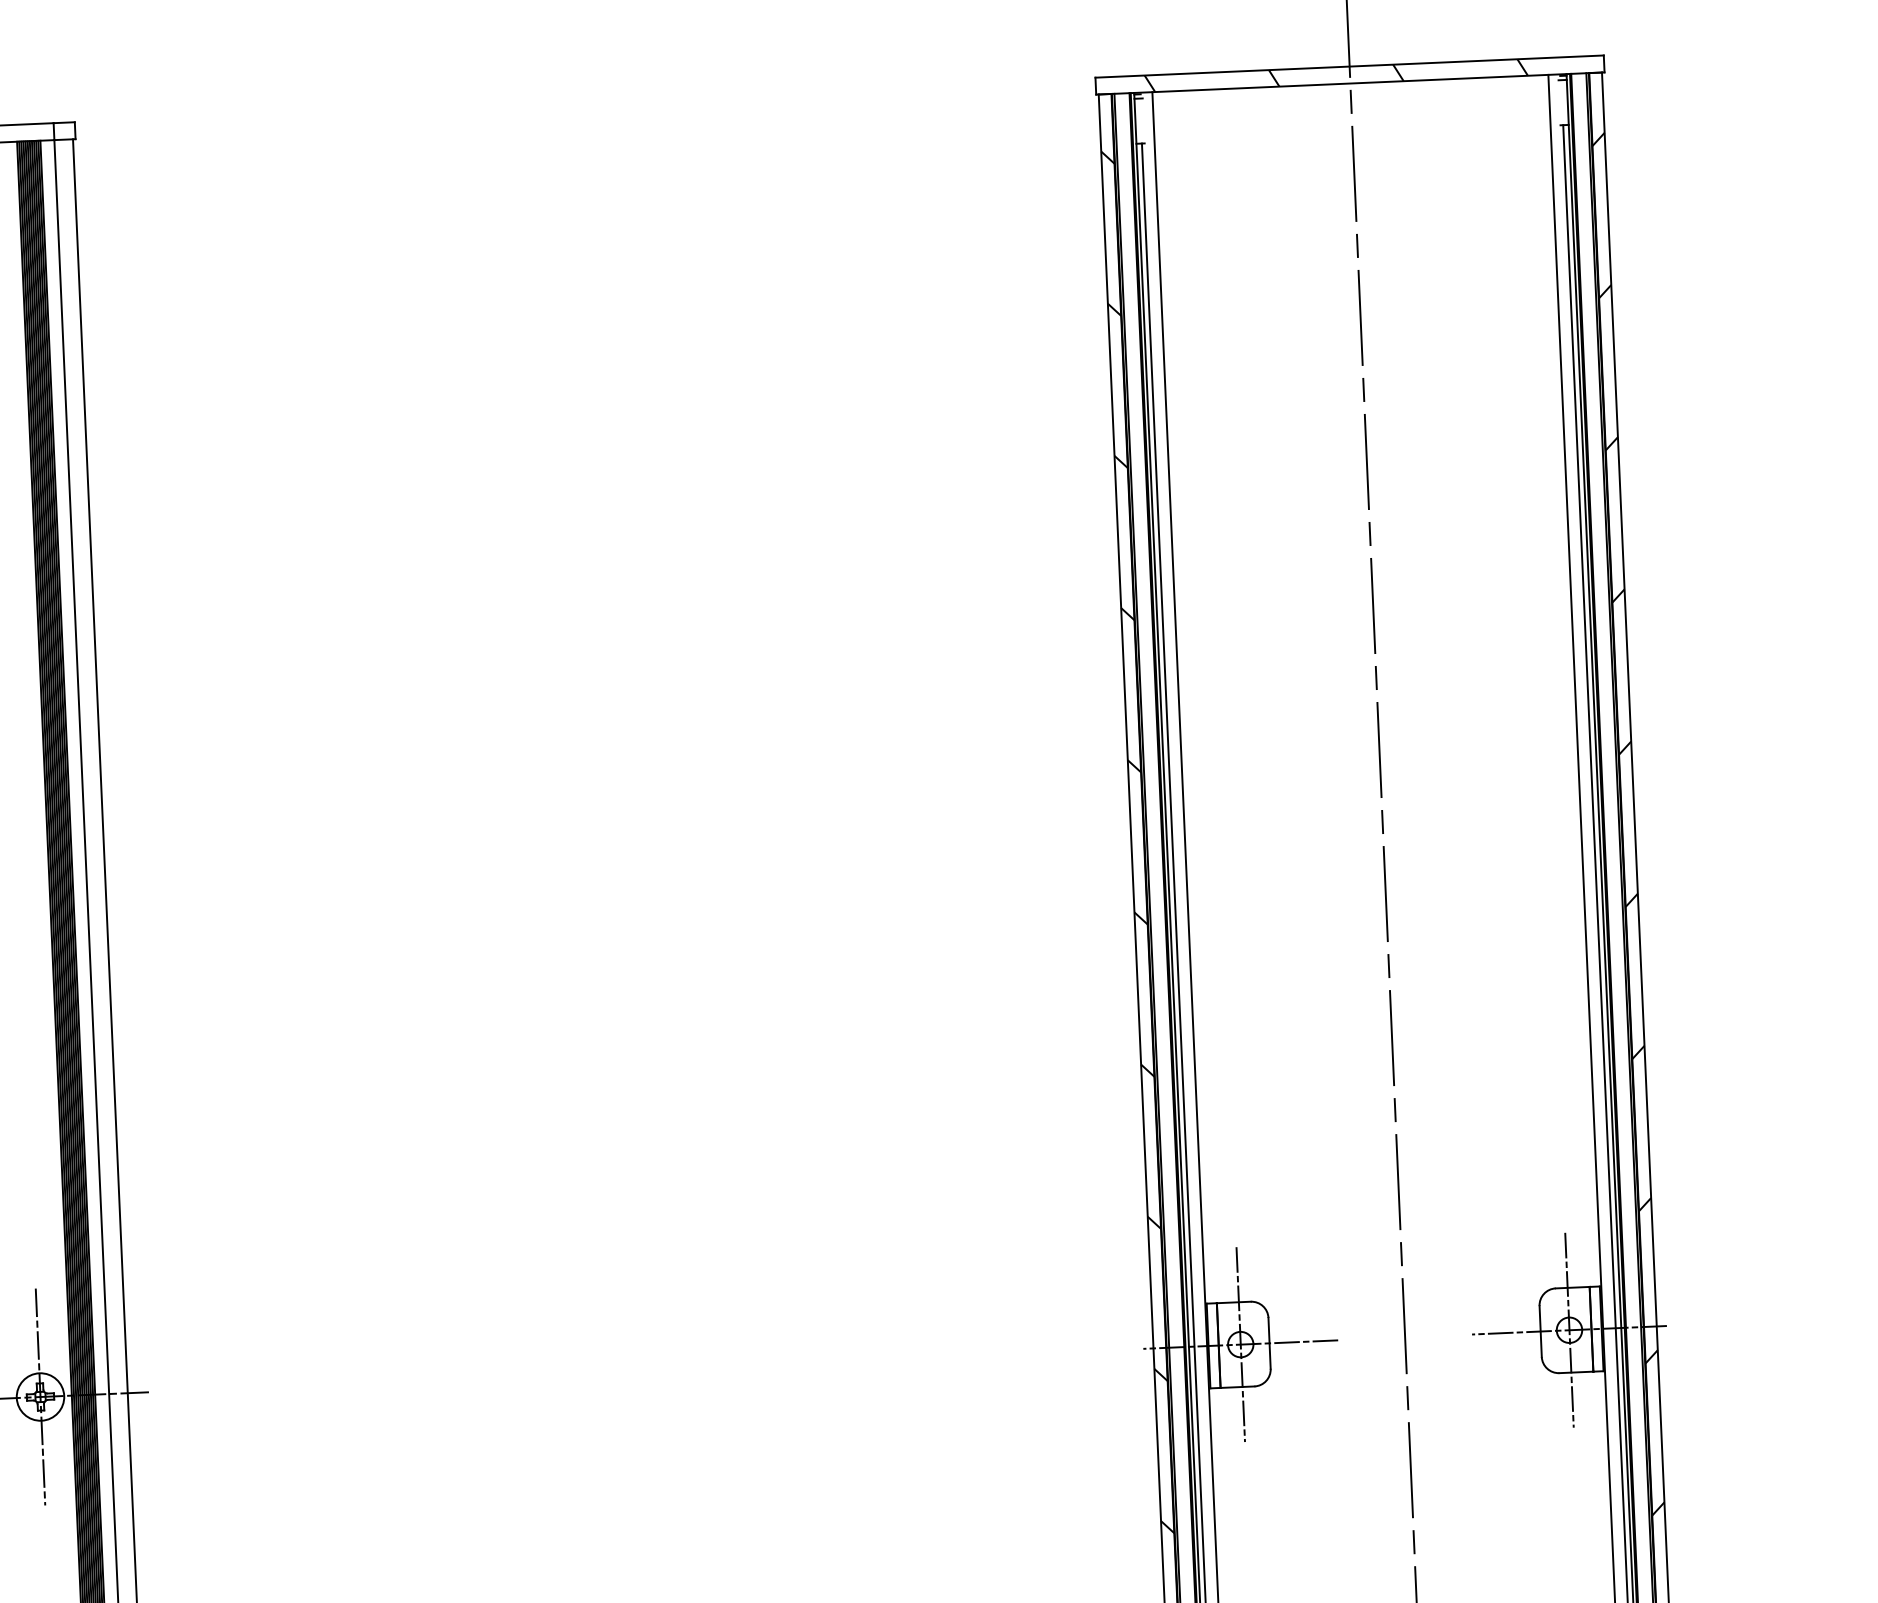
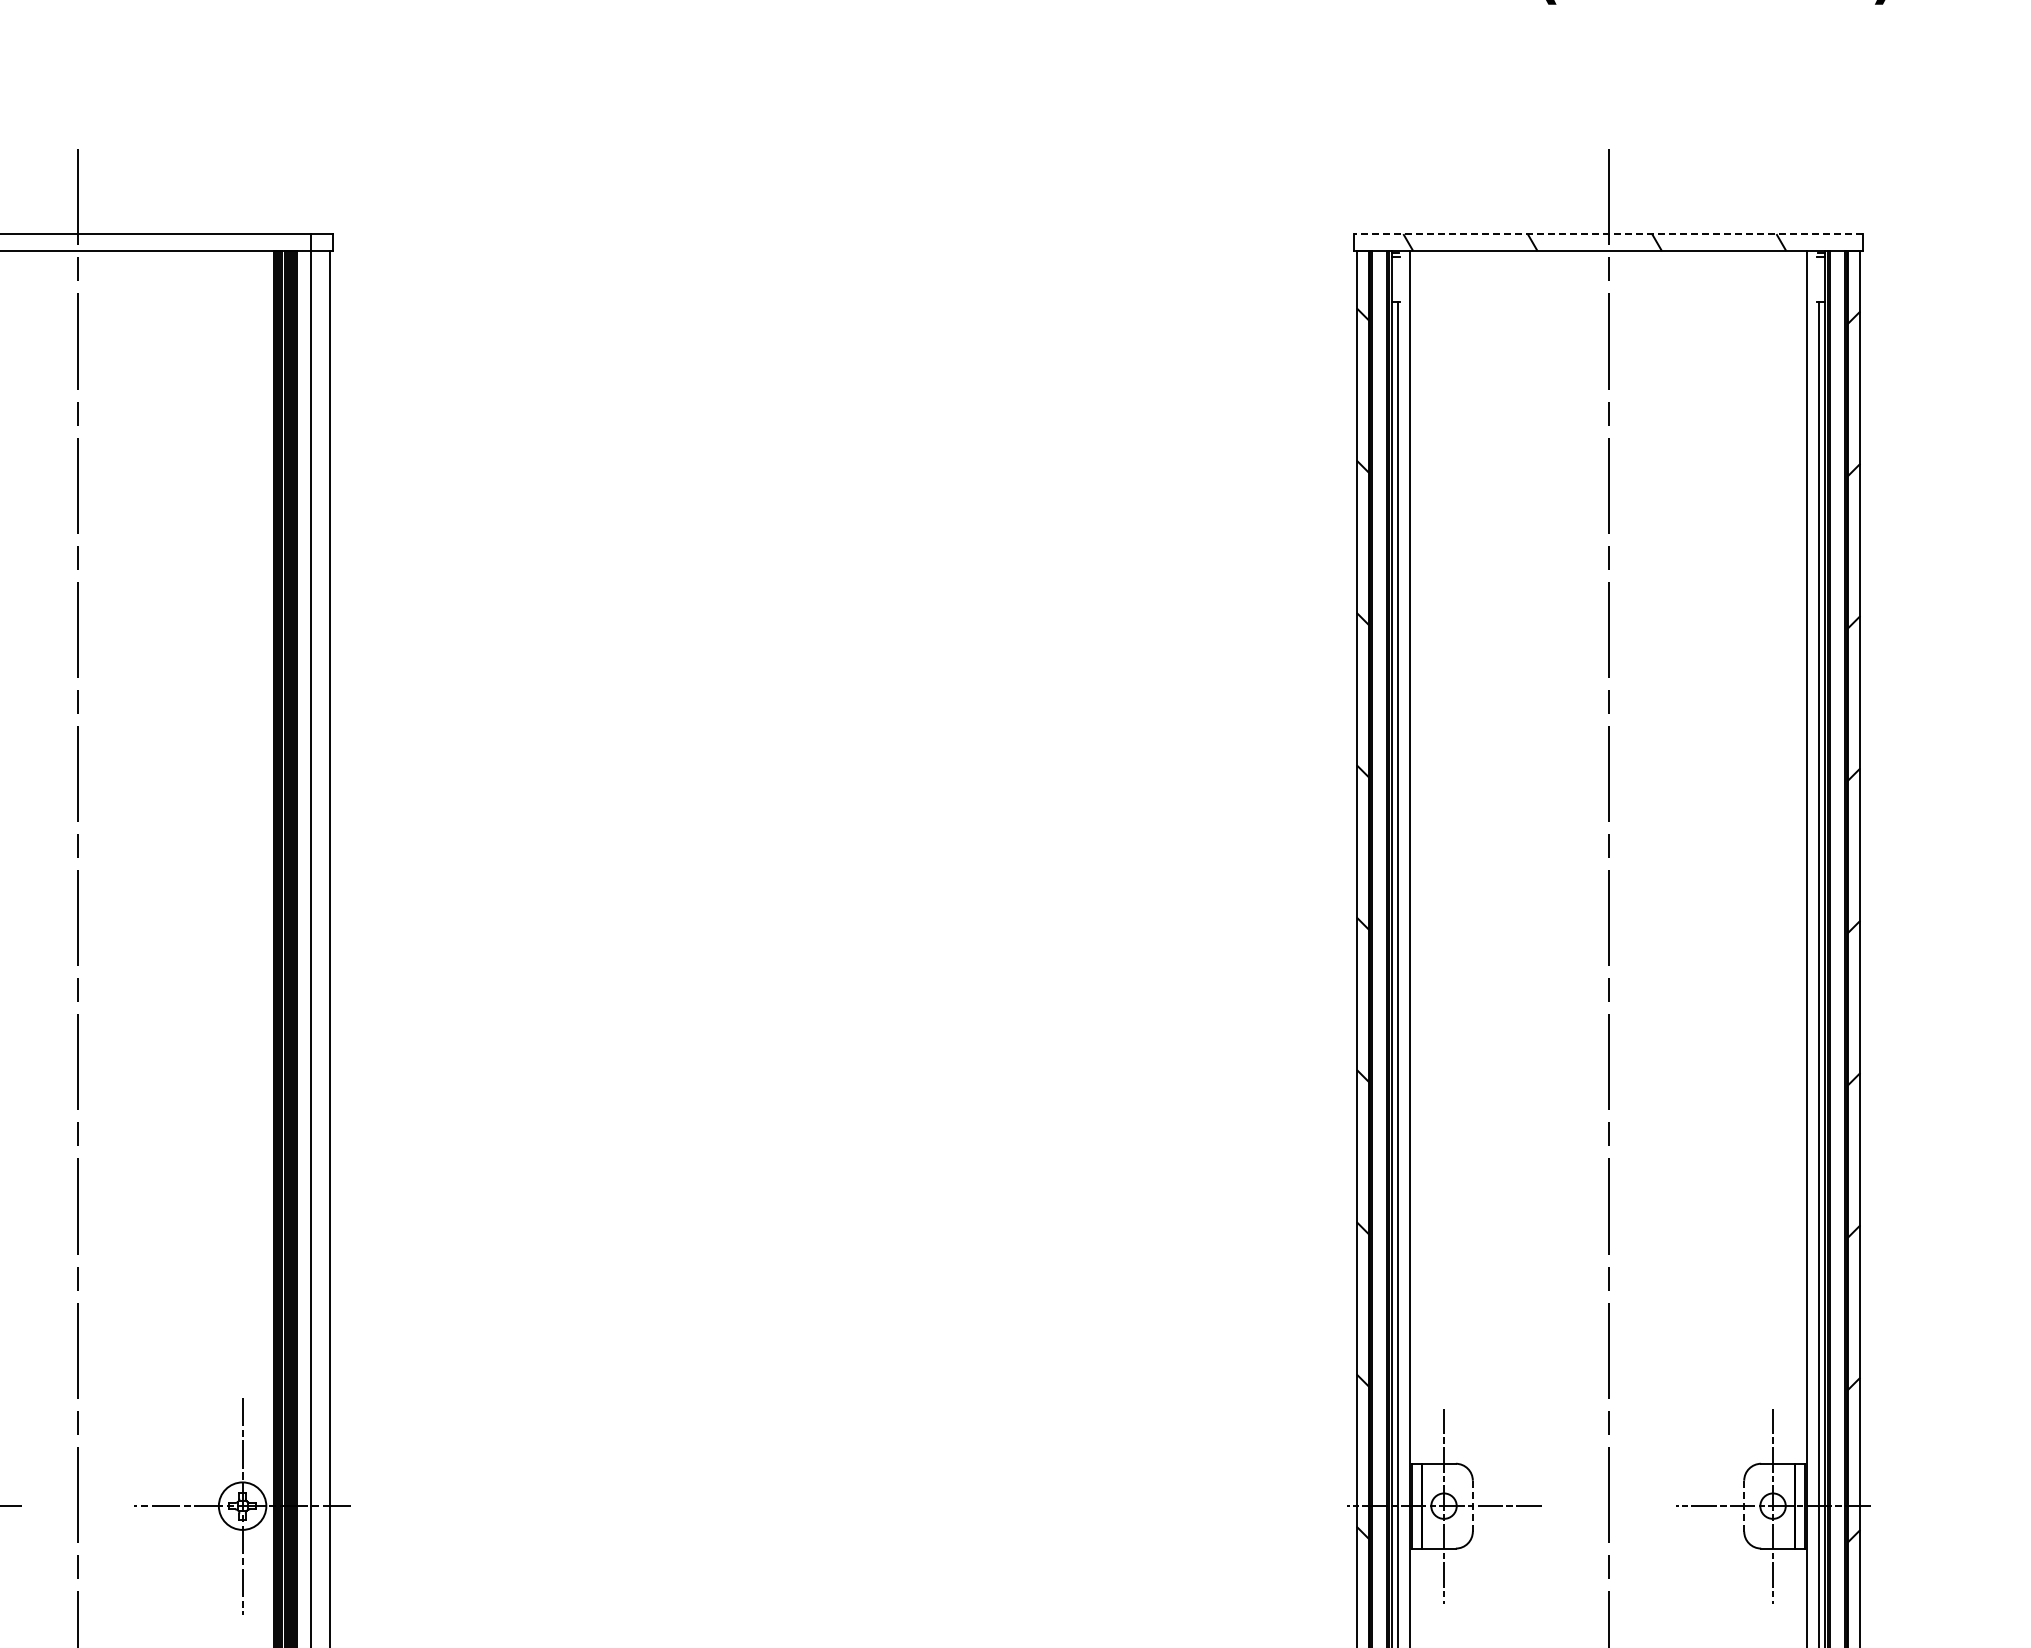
line: (1349, 66) -> (1608, 234), solid -> dashed
line: (1540, 1330) -> (1744, 1505), solid -> dashed
line: (1269, 1343) -> (1472, 1506), solid -> dashed

